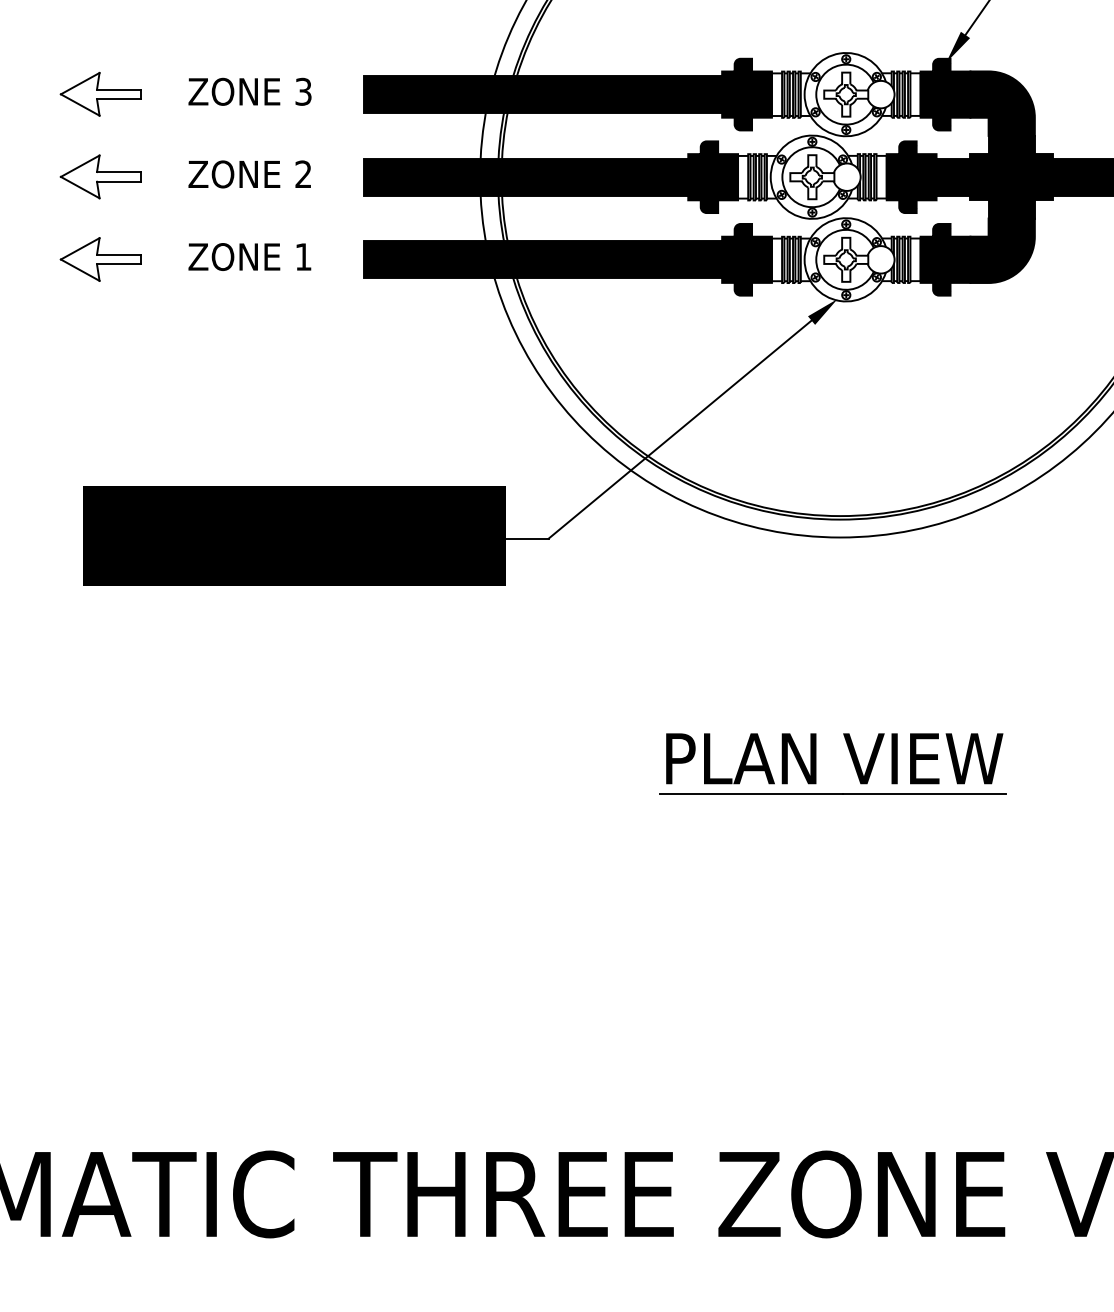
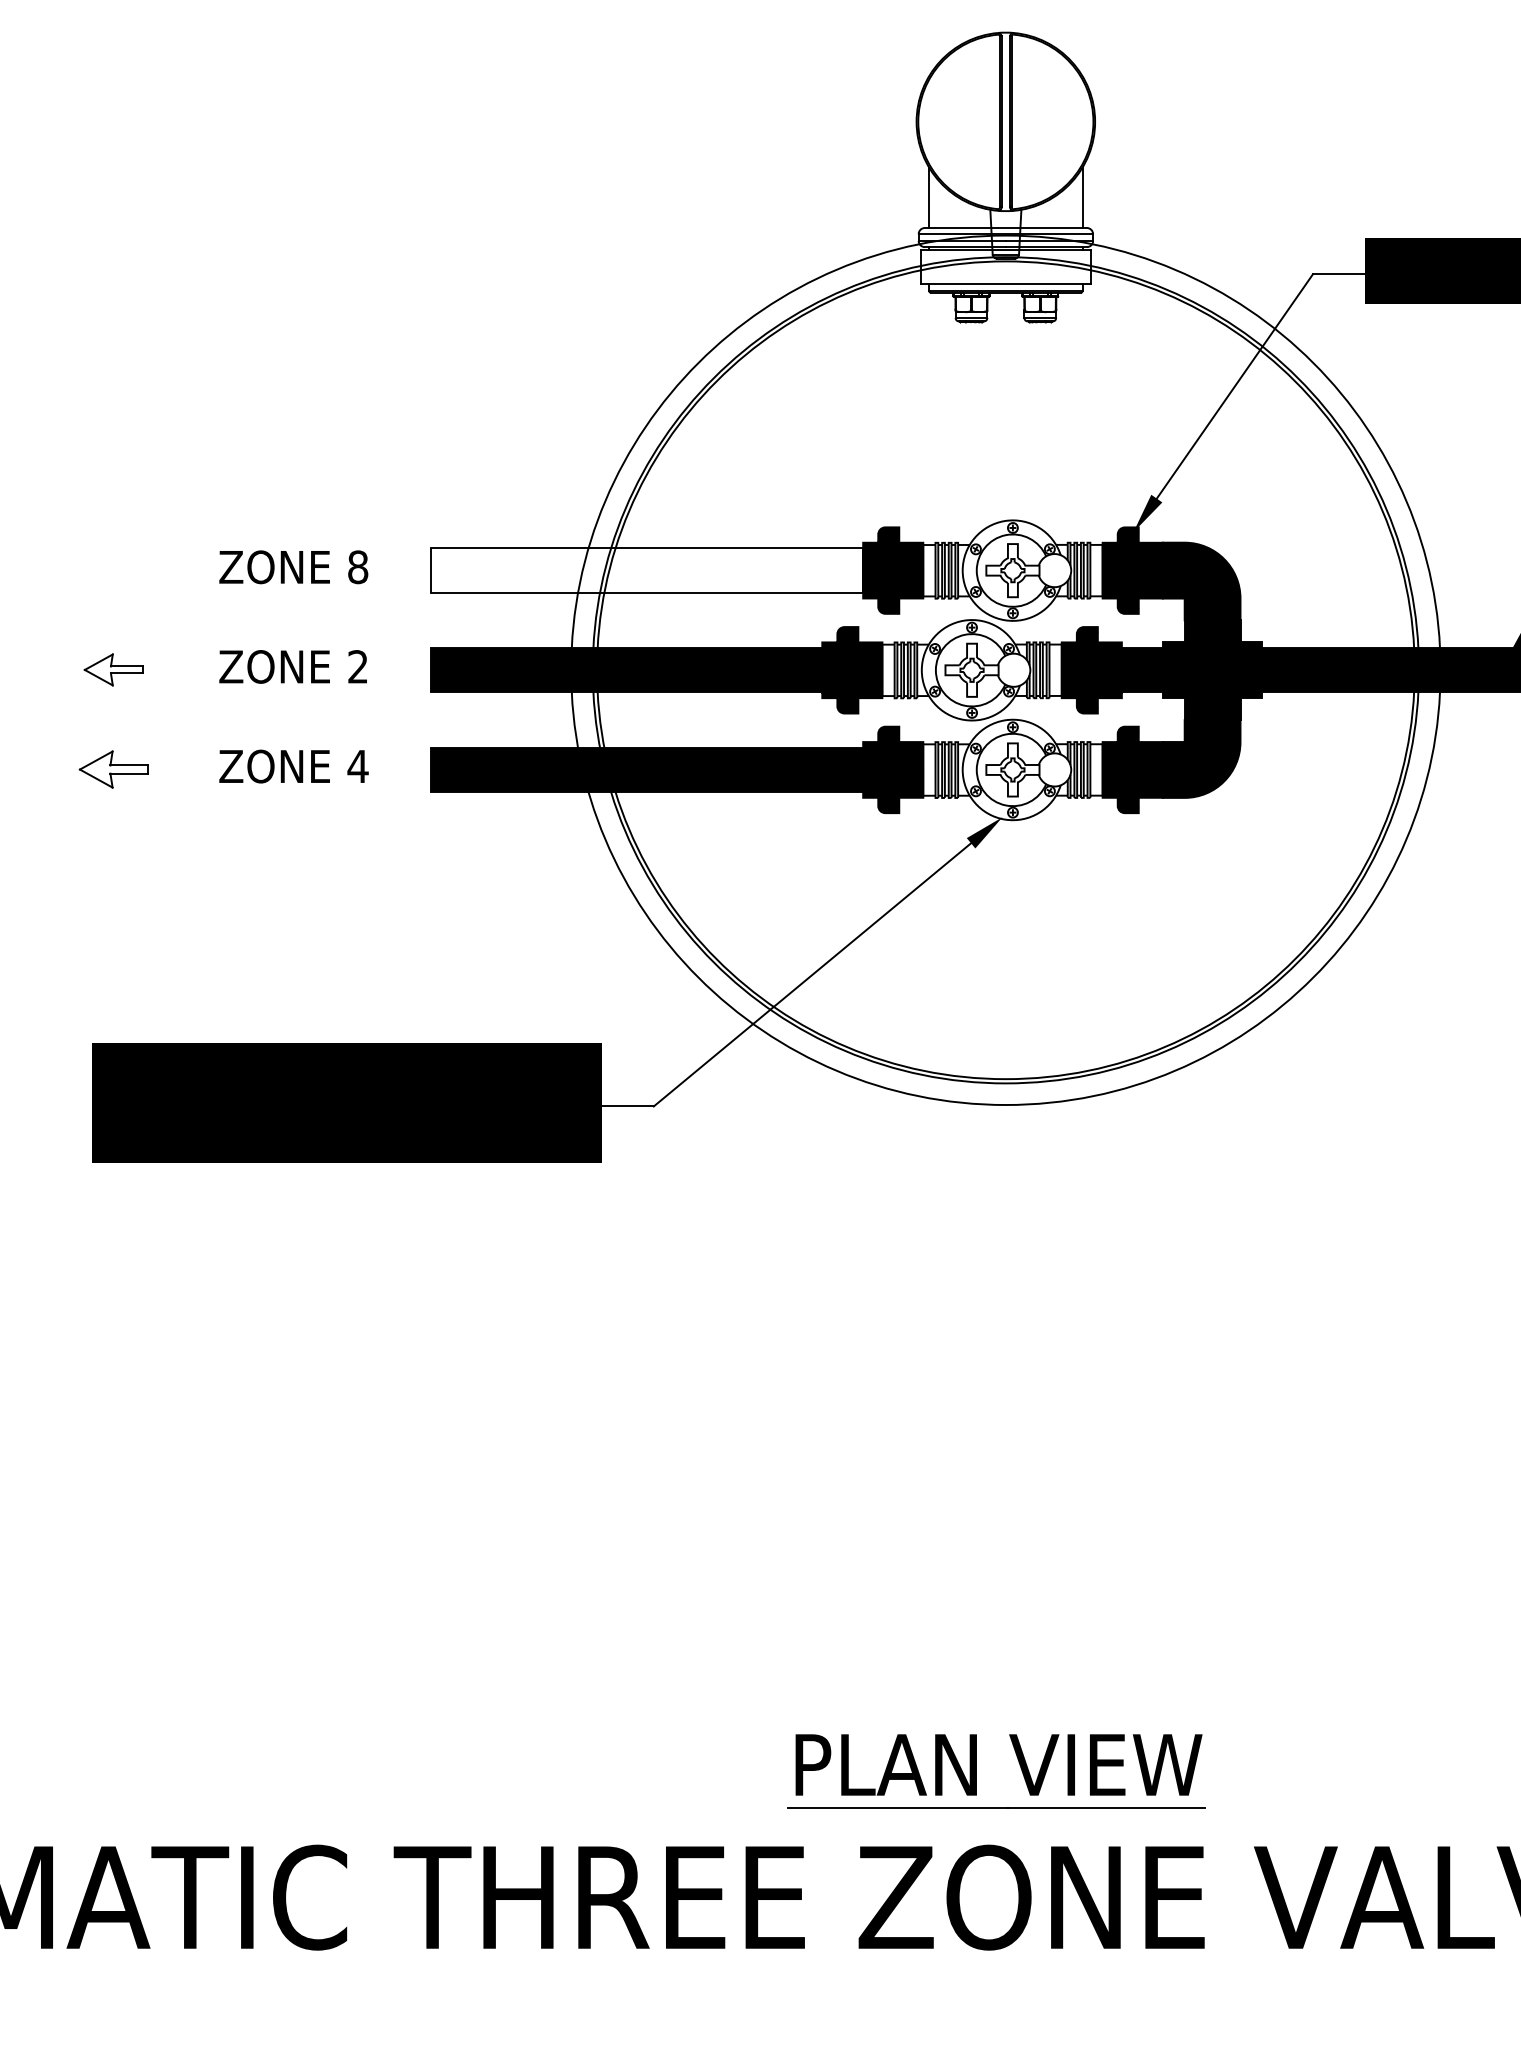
text: (303, 92) -> (358, 567), 3 -> 8
part: (100, 94) -> (113, 570), removed
fill: (543, 94) -> (647, 570), removed
part: (100, 176) -> (113, 669), size x0.6
text: (303, 256) -> (357, 766), 1 -> 4
part: (100, 259) -> (113, 769), size x0.7
part: (816, 764) -> (976, 1771), moved

